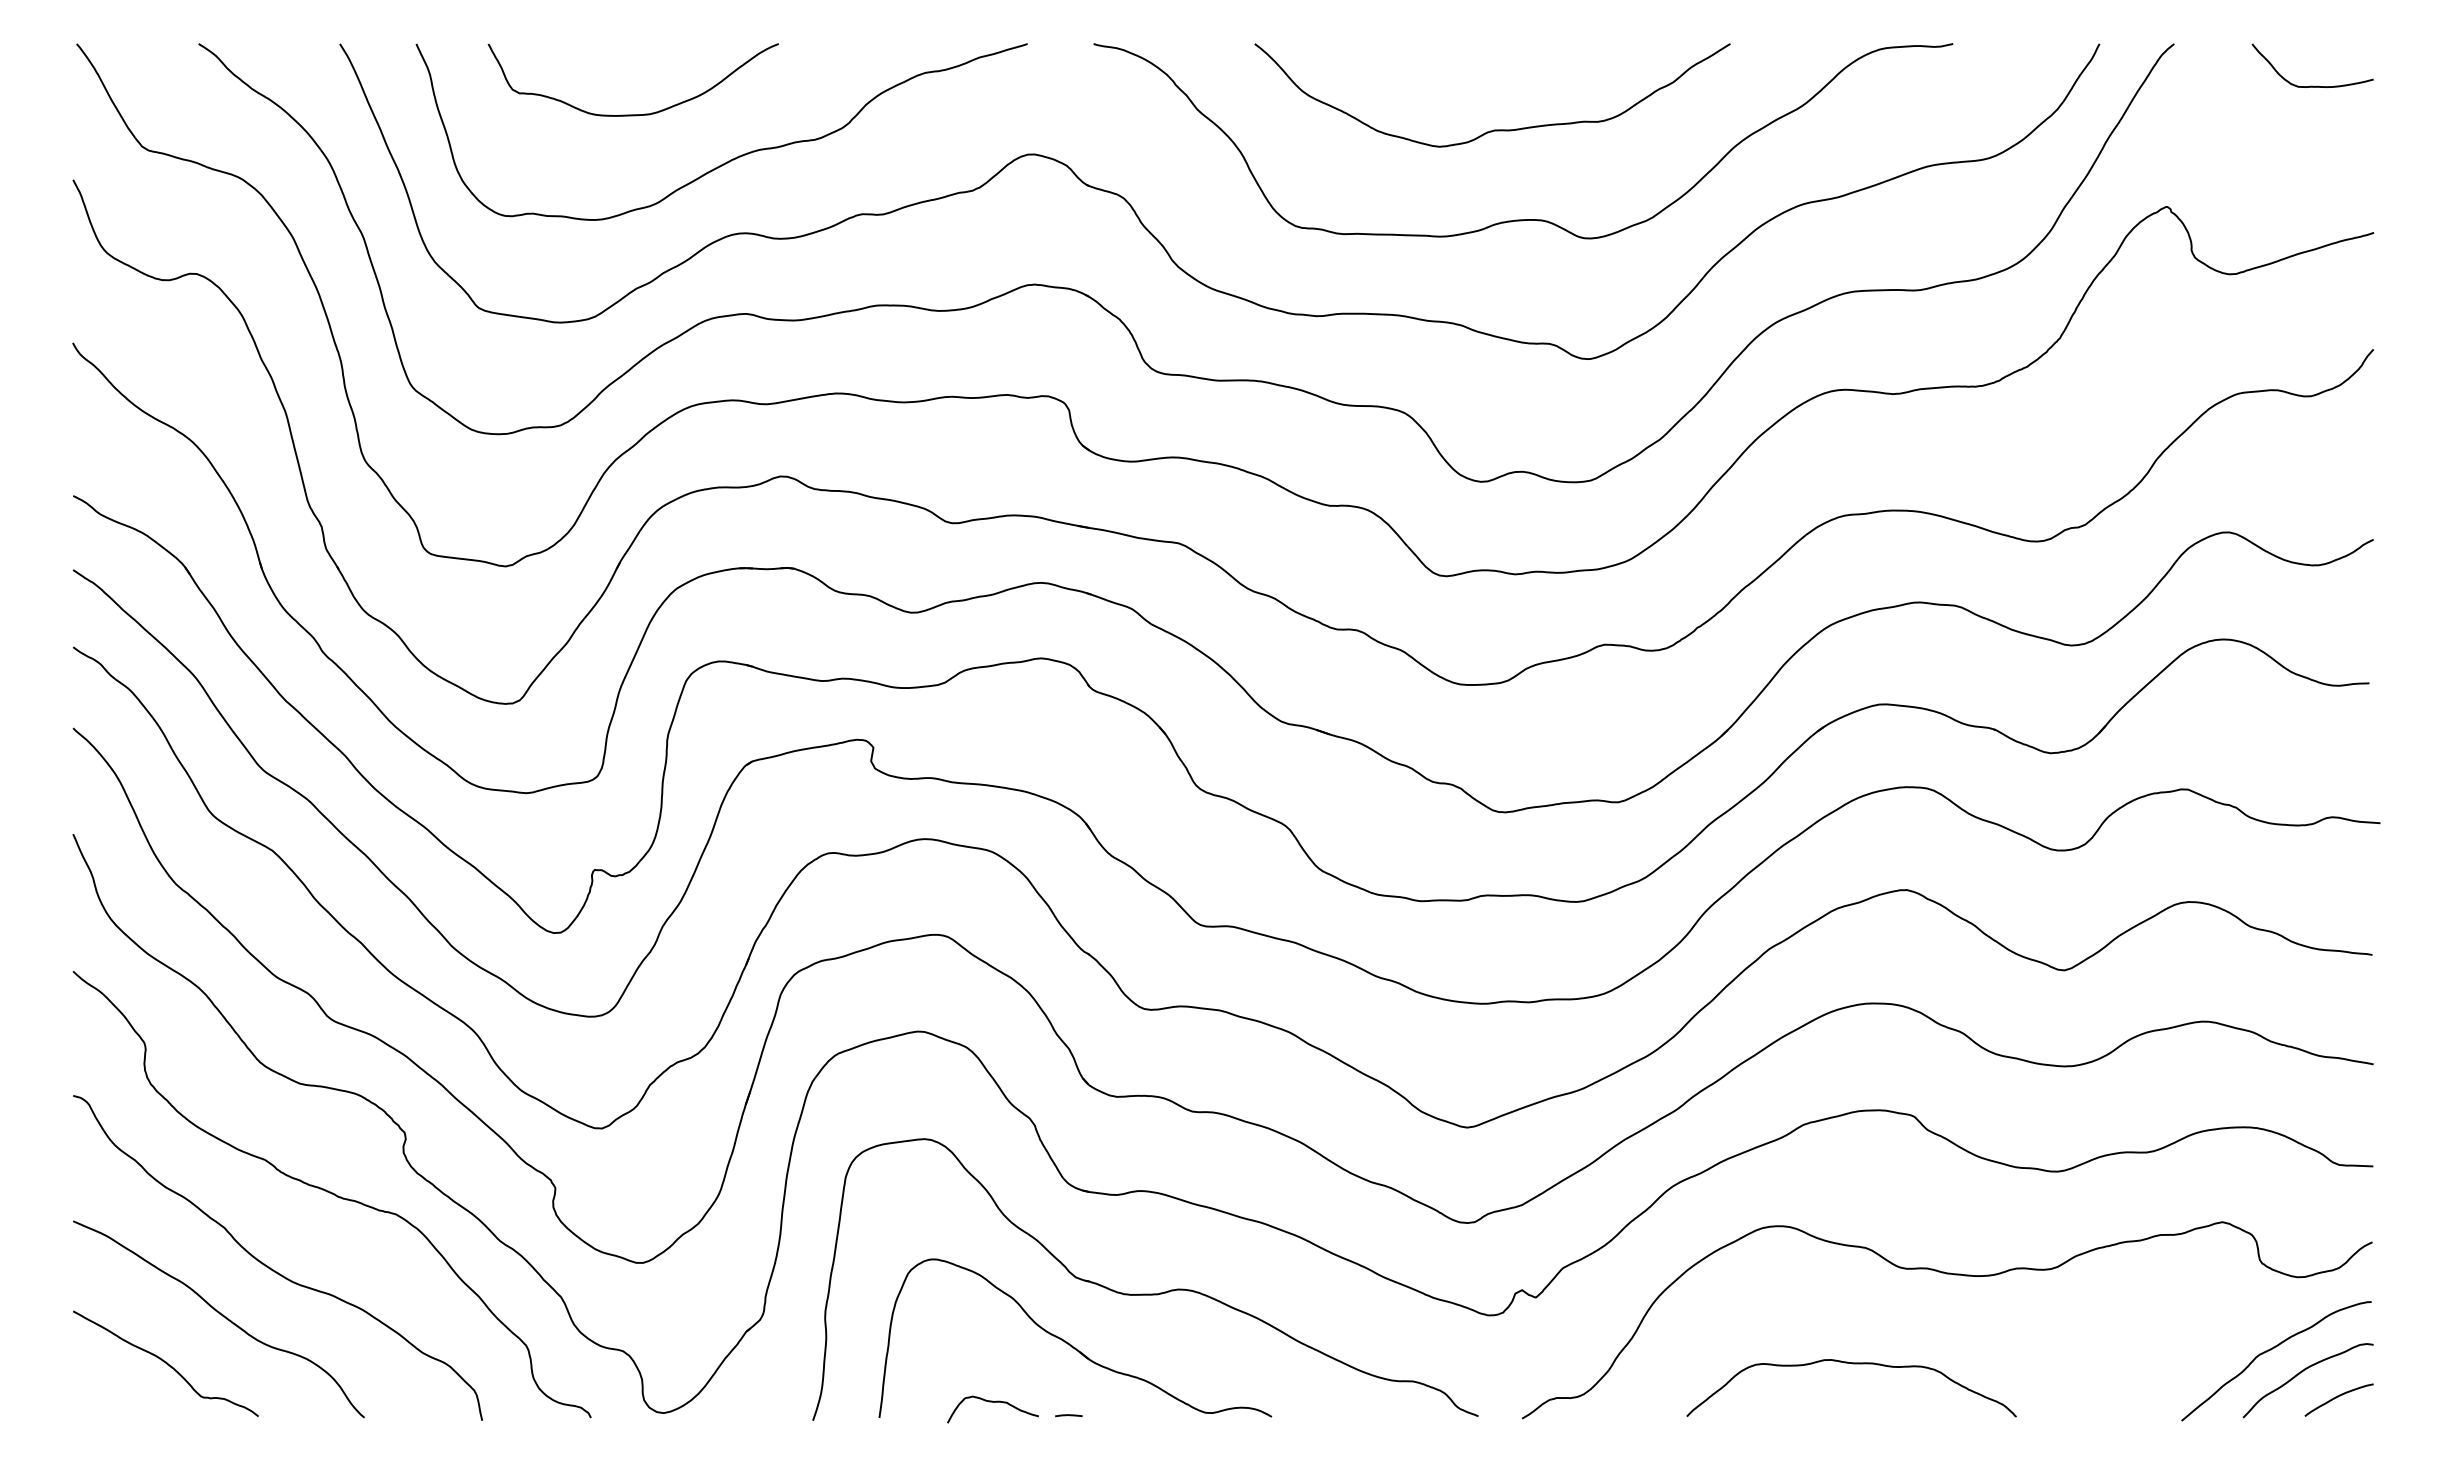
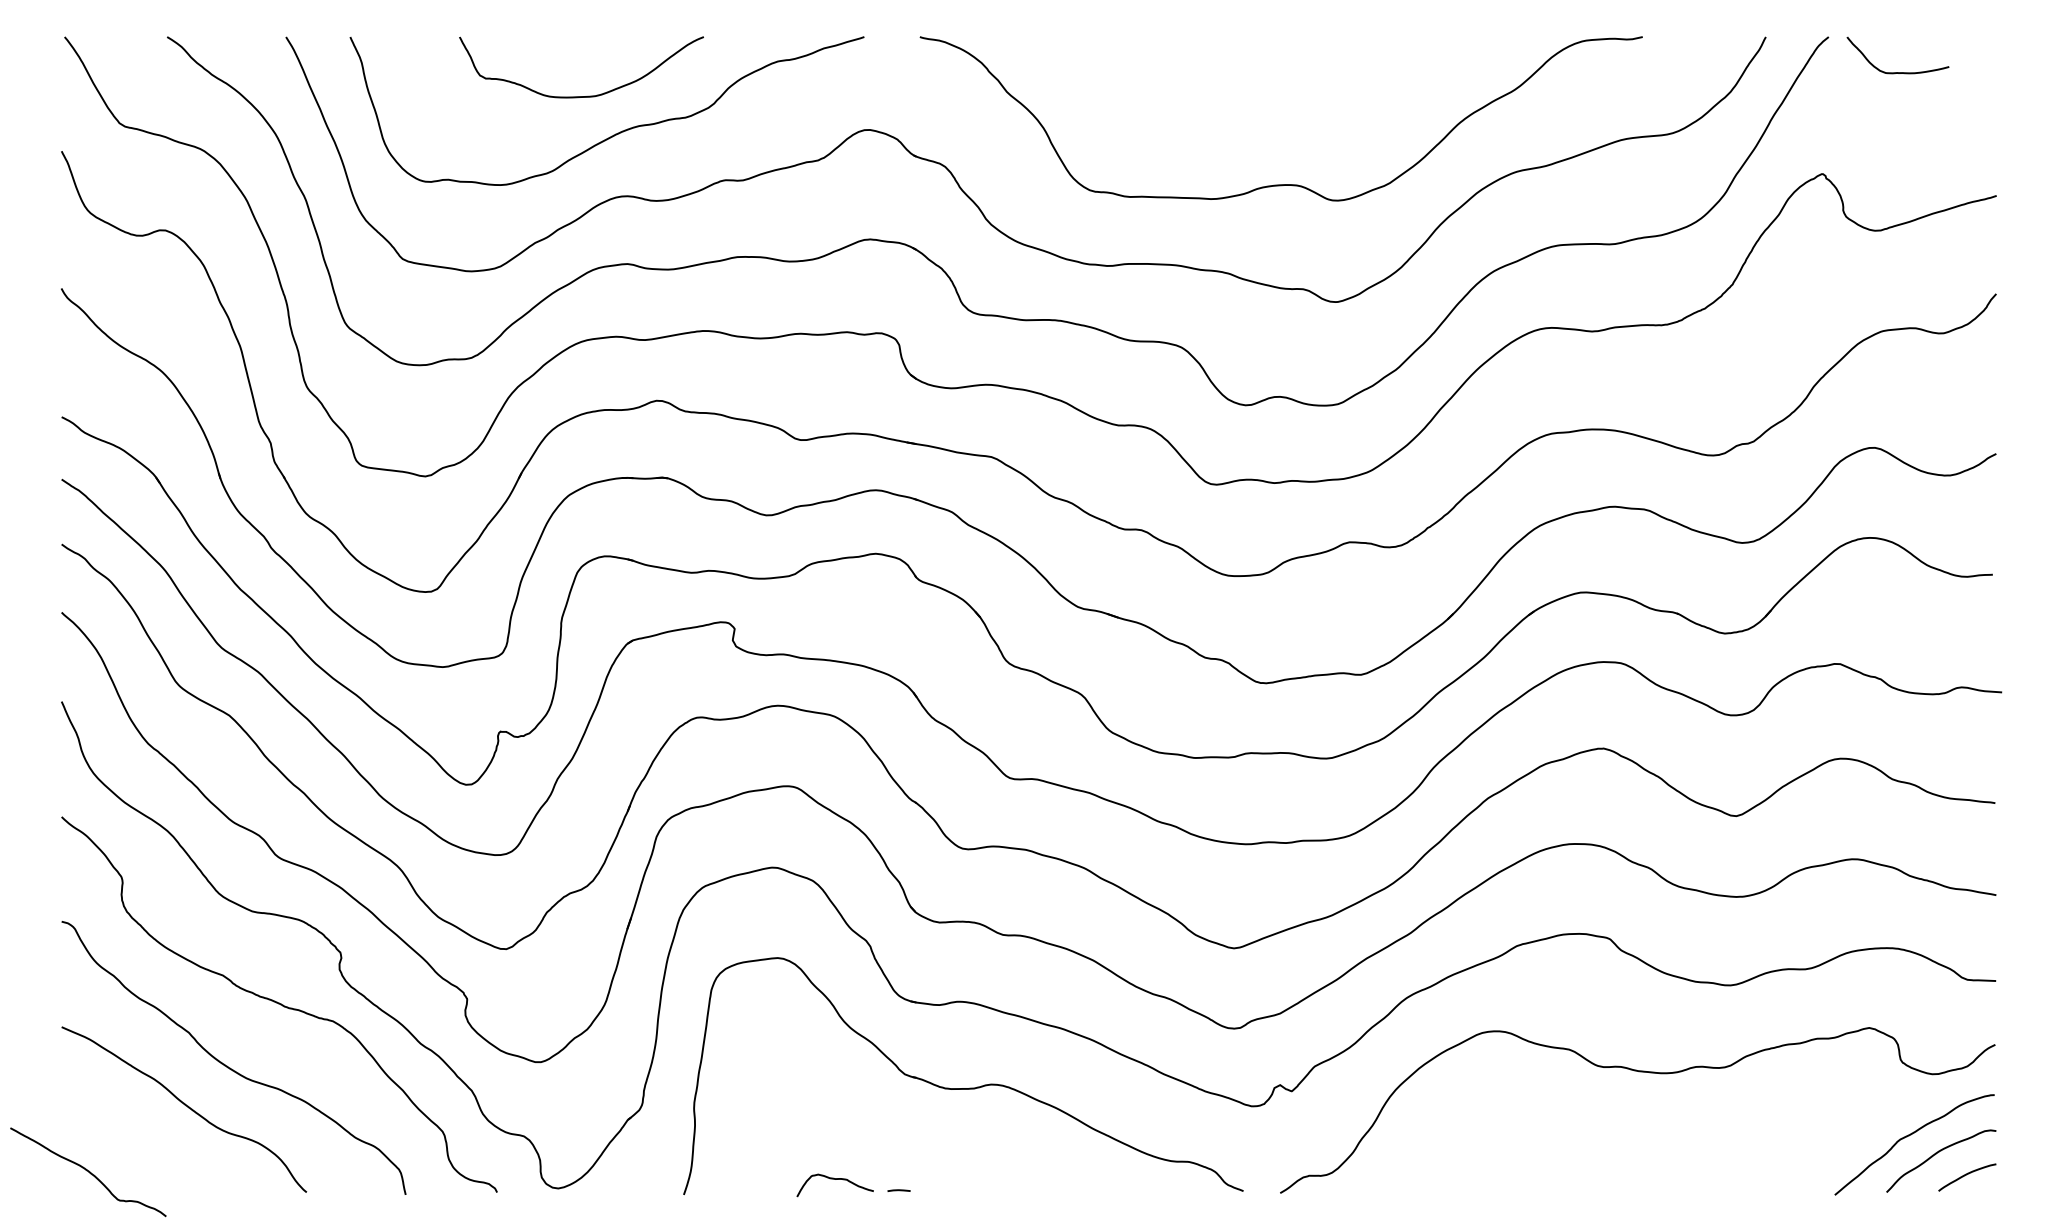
curve: (2312, 85) -> (1897, 71), moved
curve: (632, 114) -> (580, 96), moved
curve: (1493, 129) -> (1256, 108), removed
part: (1071, 1344) -> (901, 1130), removed
curve: (165, 1363) -> (88, 1172), moved
curve: (1852, 1364) -> (1558, 1147), removed

